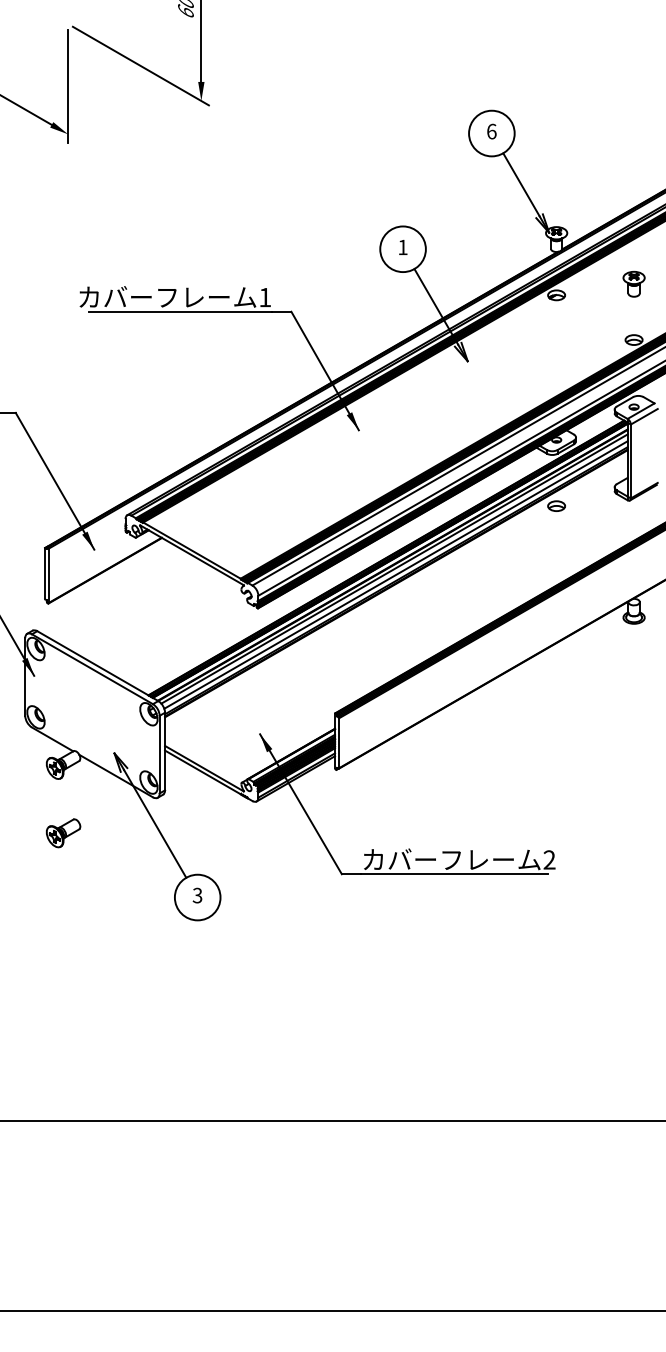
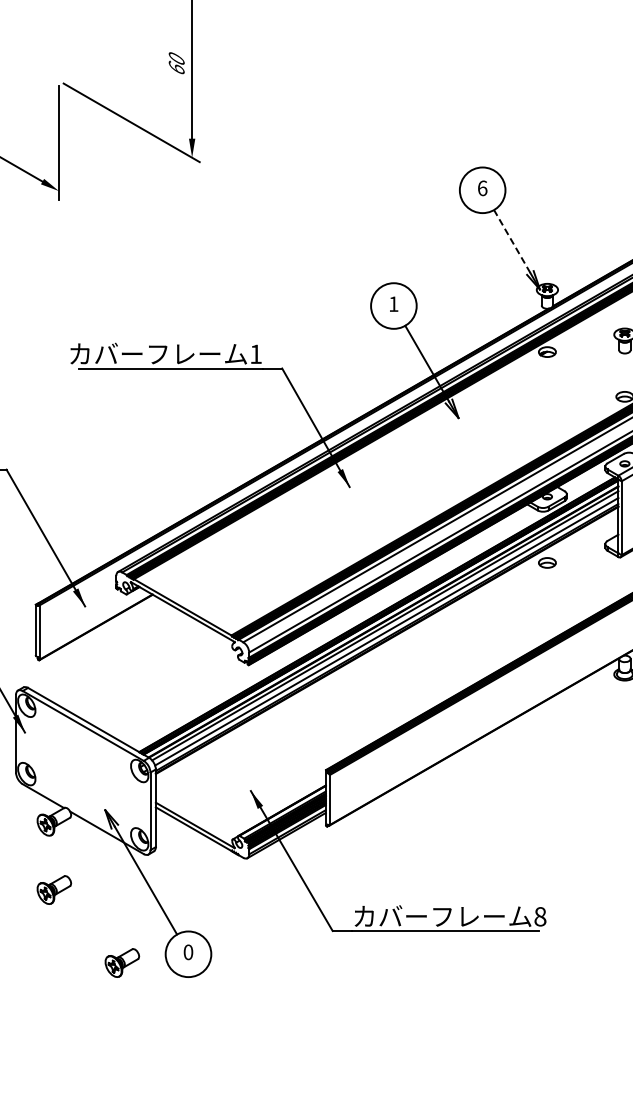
line: (521, 184) -> (512, 241), solid -> dashed
text: (549, 859) -> (540, 916), 2 -> 8
text: (197, 895) -> (188, 952), 3 -> 0
part: (131, 906) -> (122, 963), added

